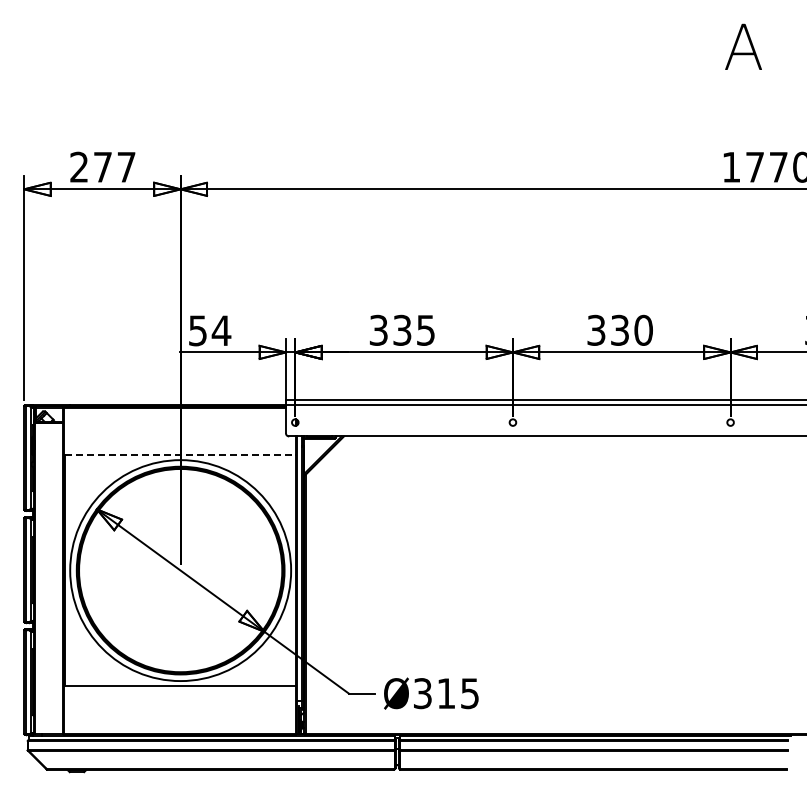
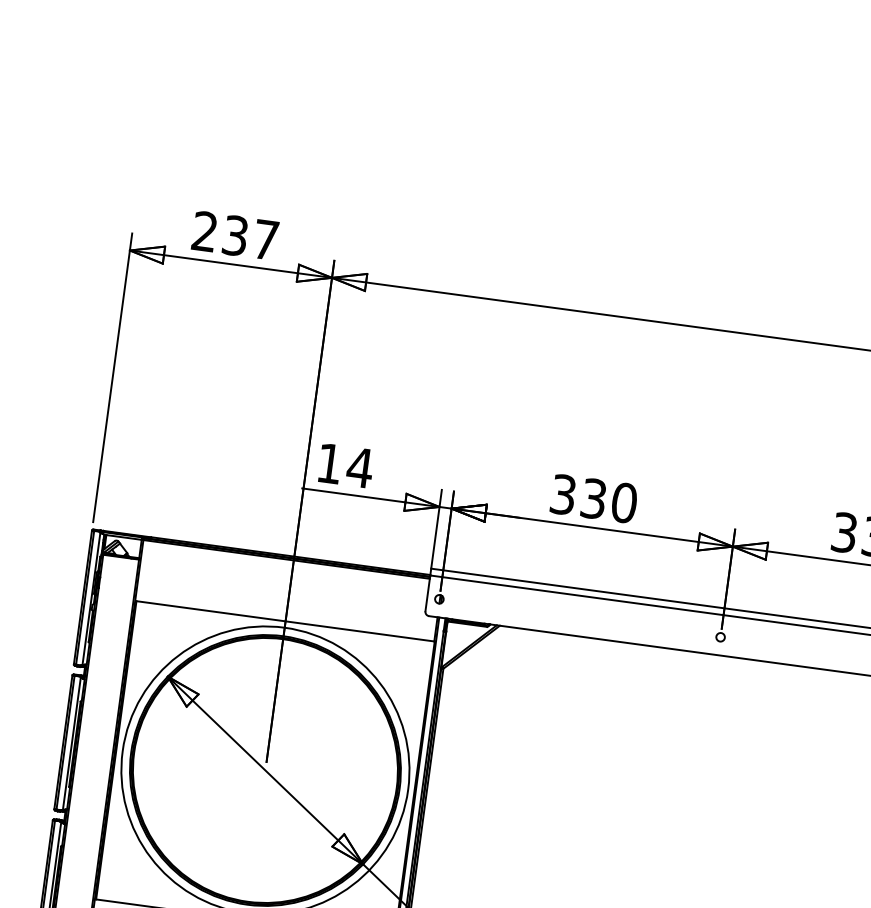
text: (102, 166) -> (235, 234), 277 -> 237
text: (425, 329) -> (623, 501), 335 -> 330
text: (197, 330) -> (329, 463), 54 -> 14
line: (181, 455) -> (286, 621), dashed -> solid

